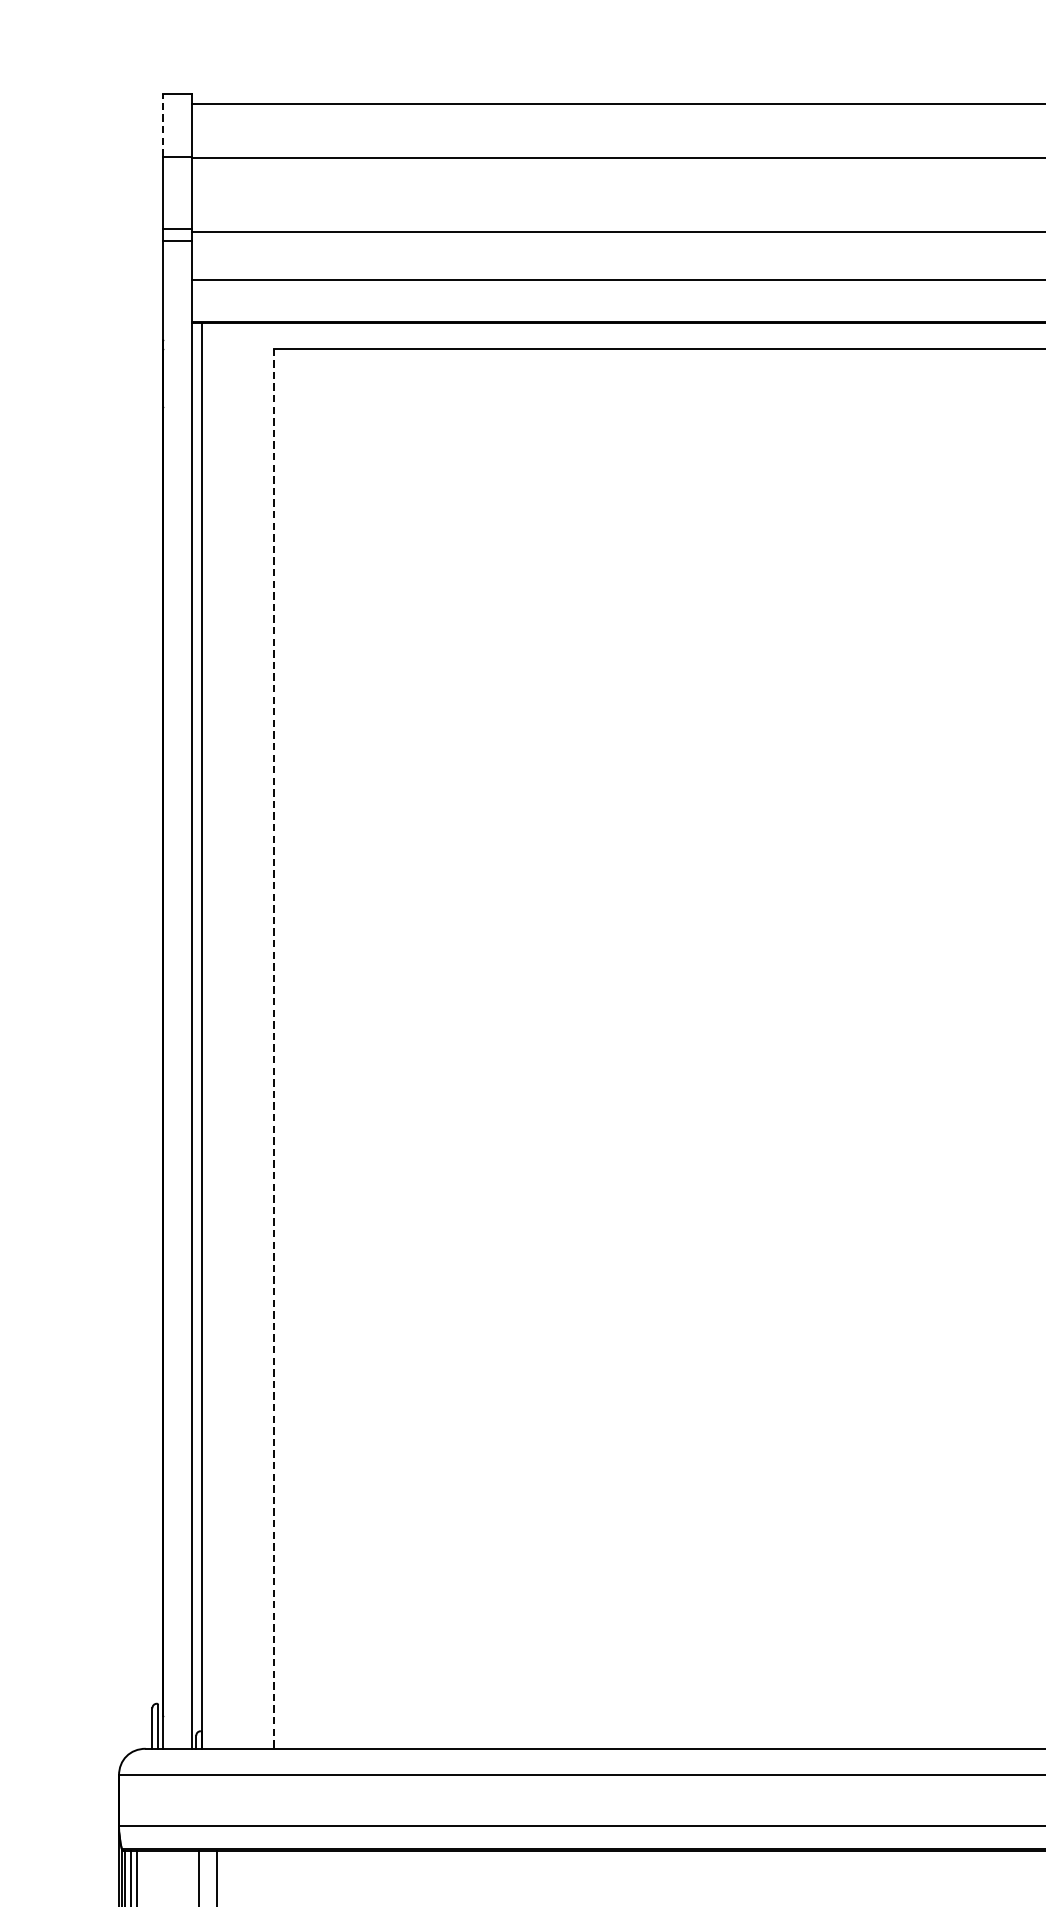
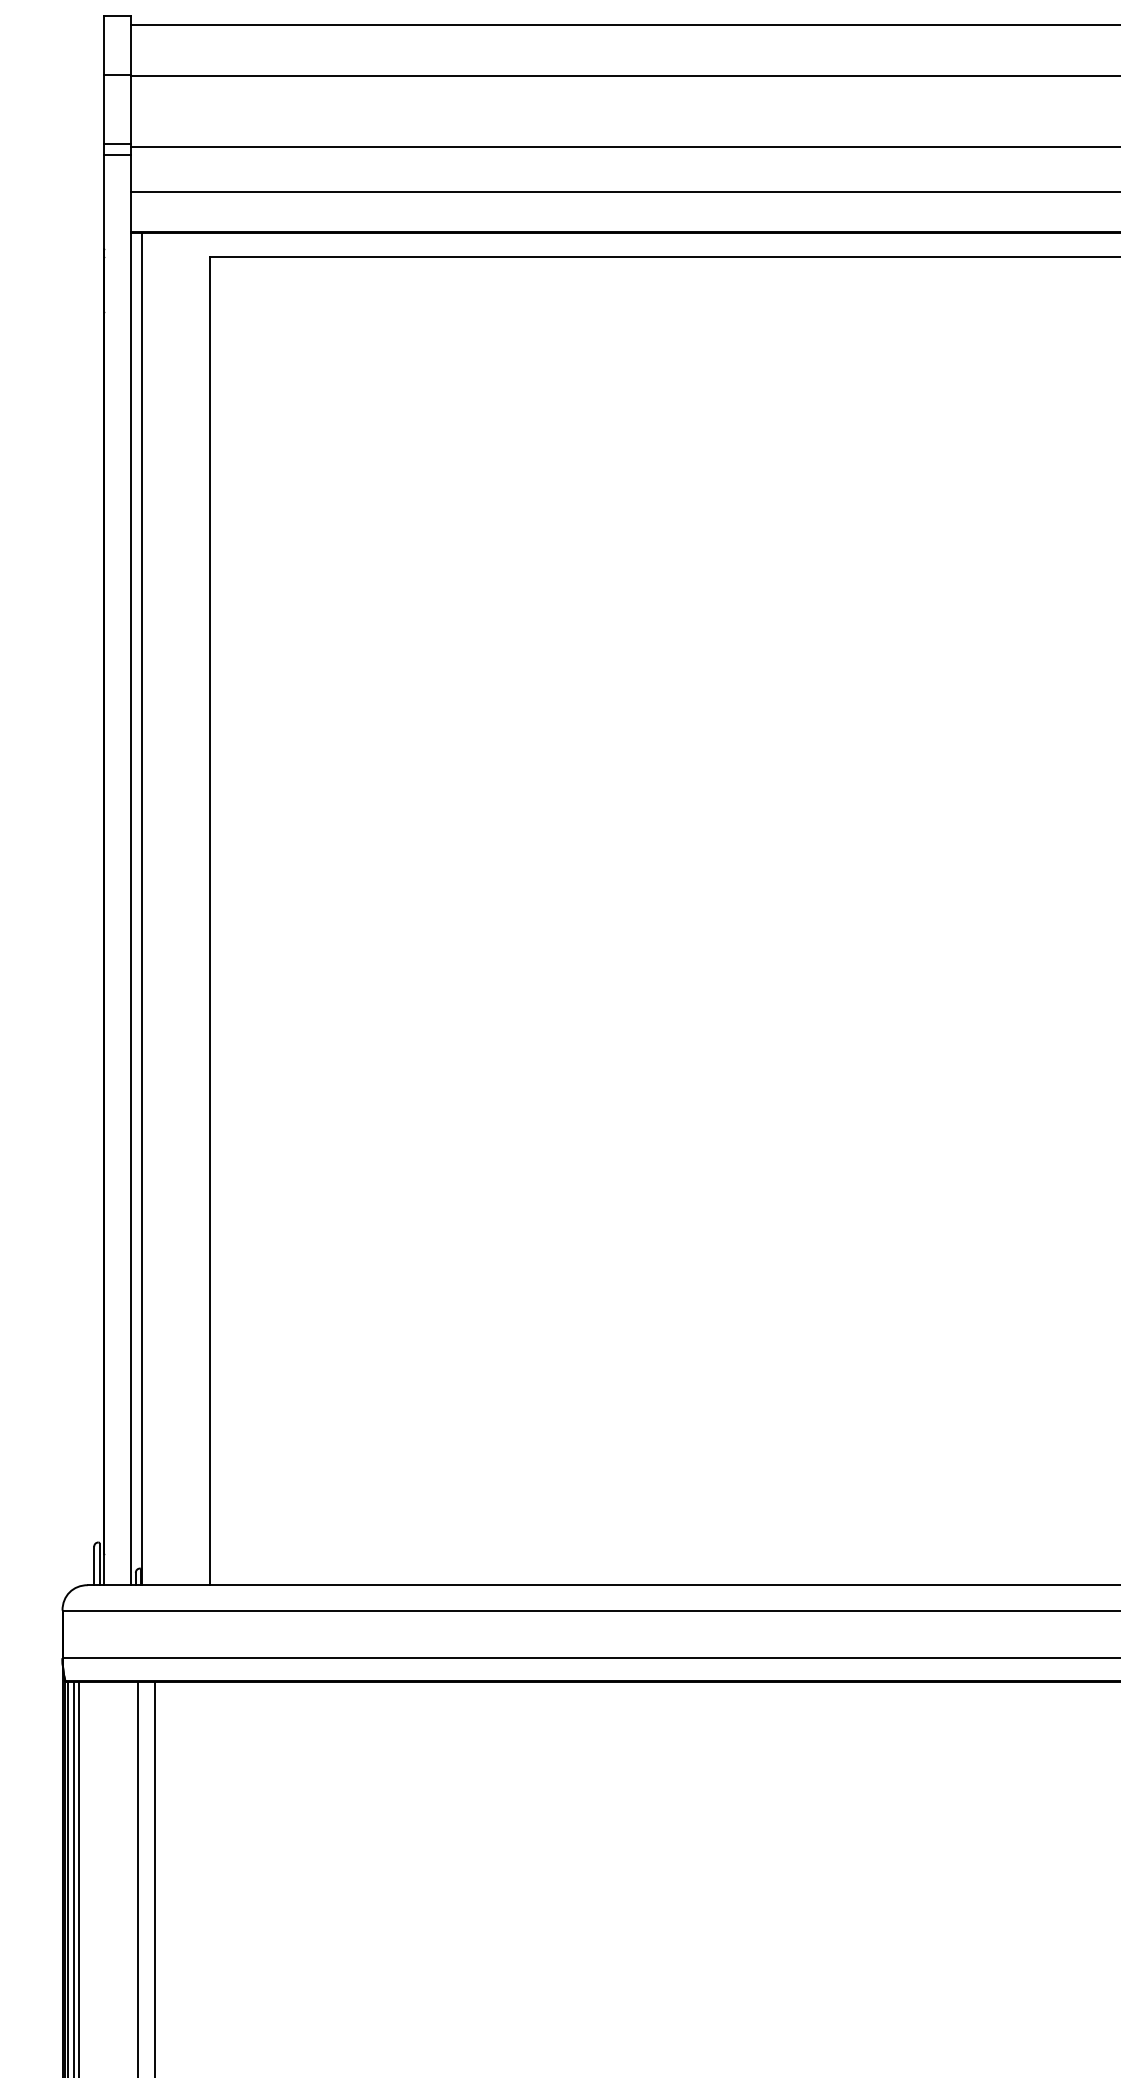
line: (163, 125) -> (104, 45), dashed -> solid
line: (273, 1049) -> (209, 921), dashed -> solid

